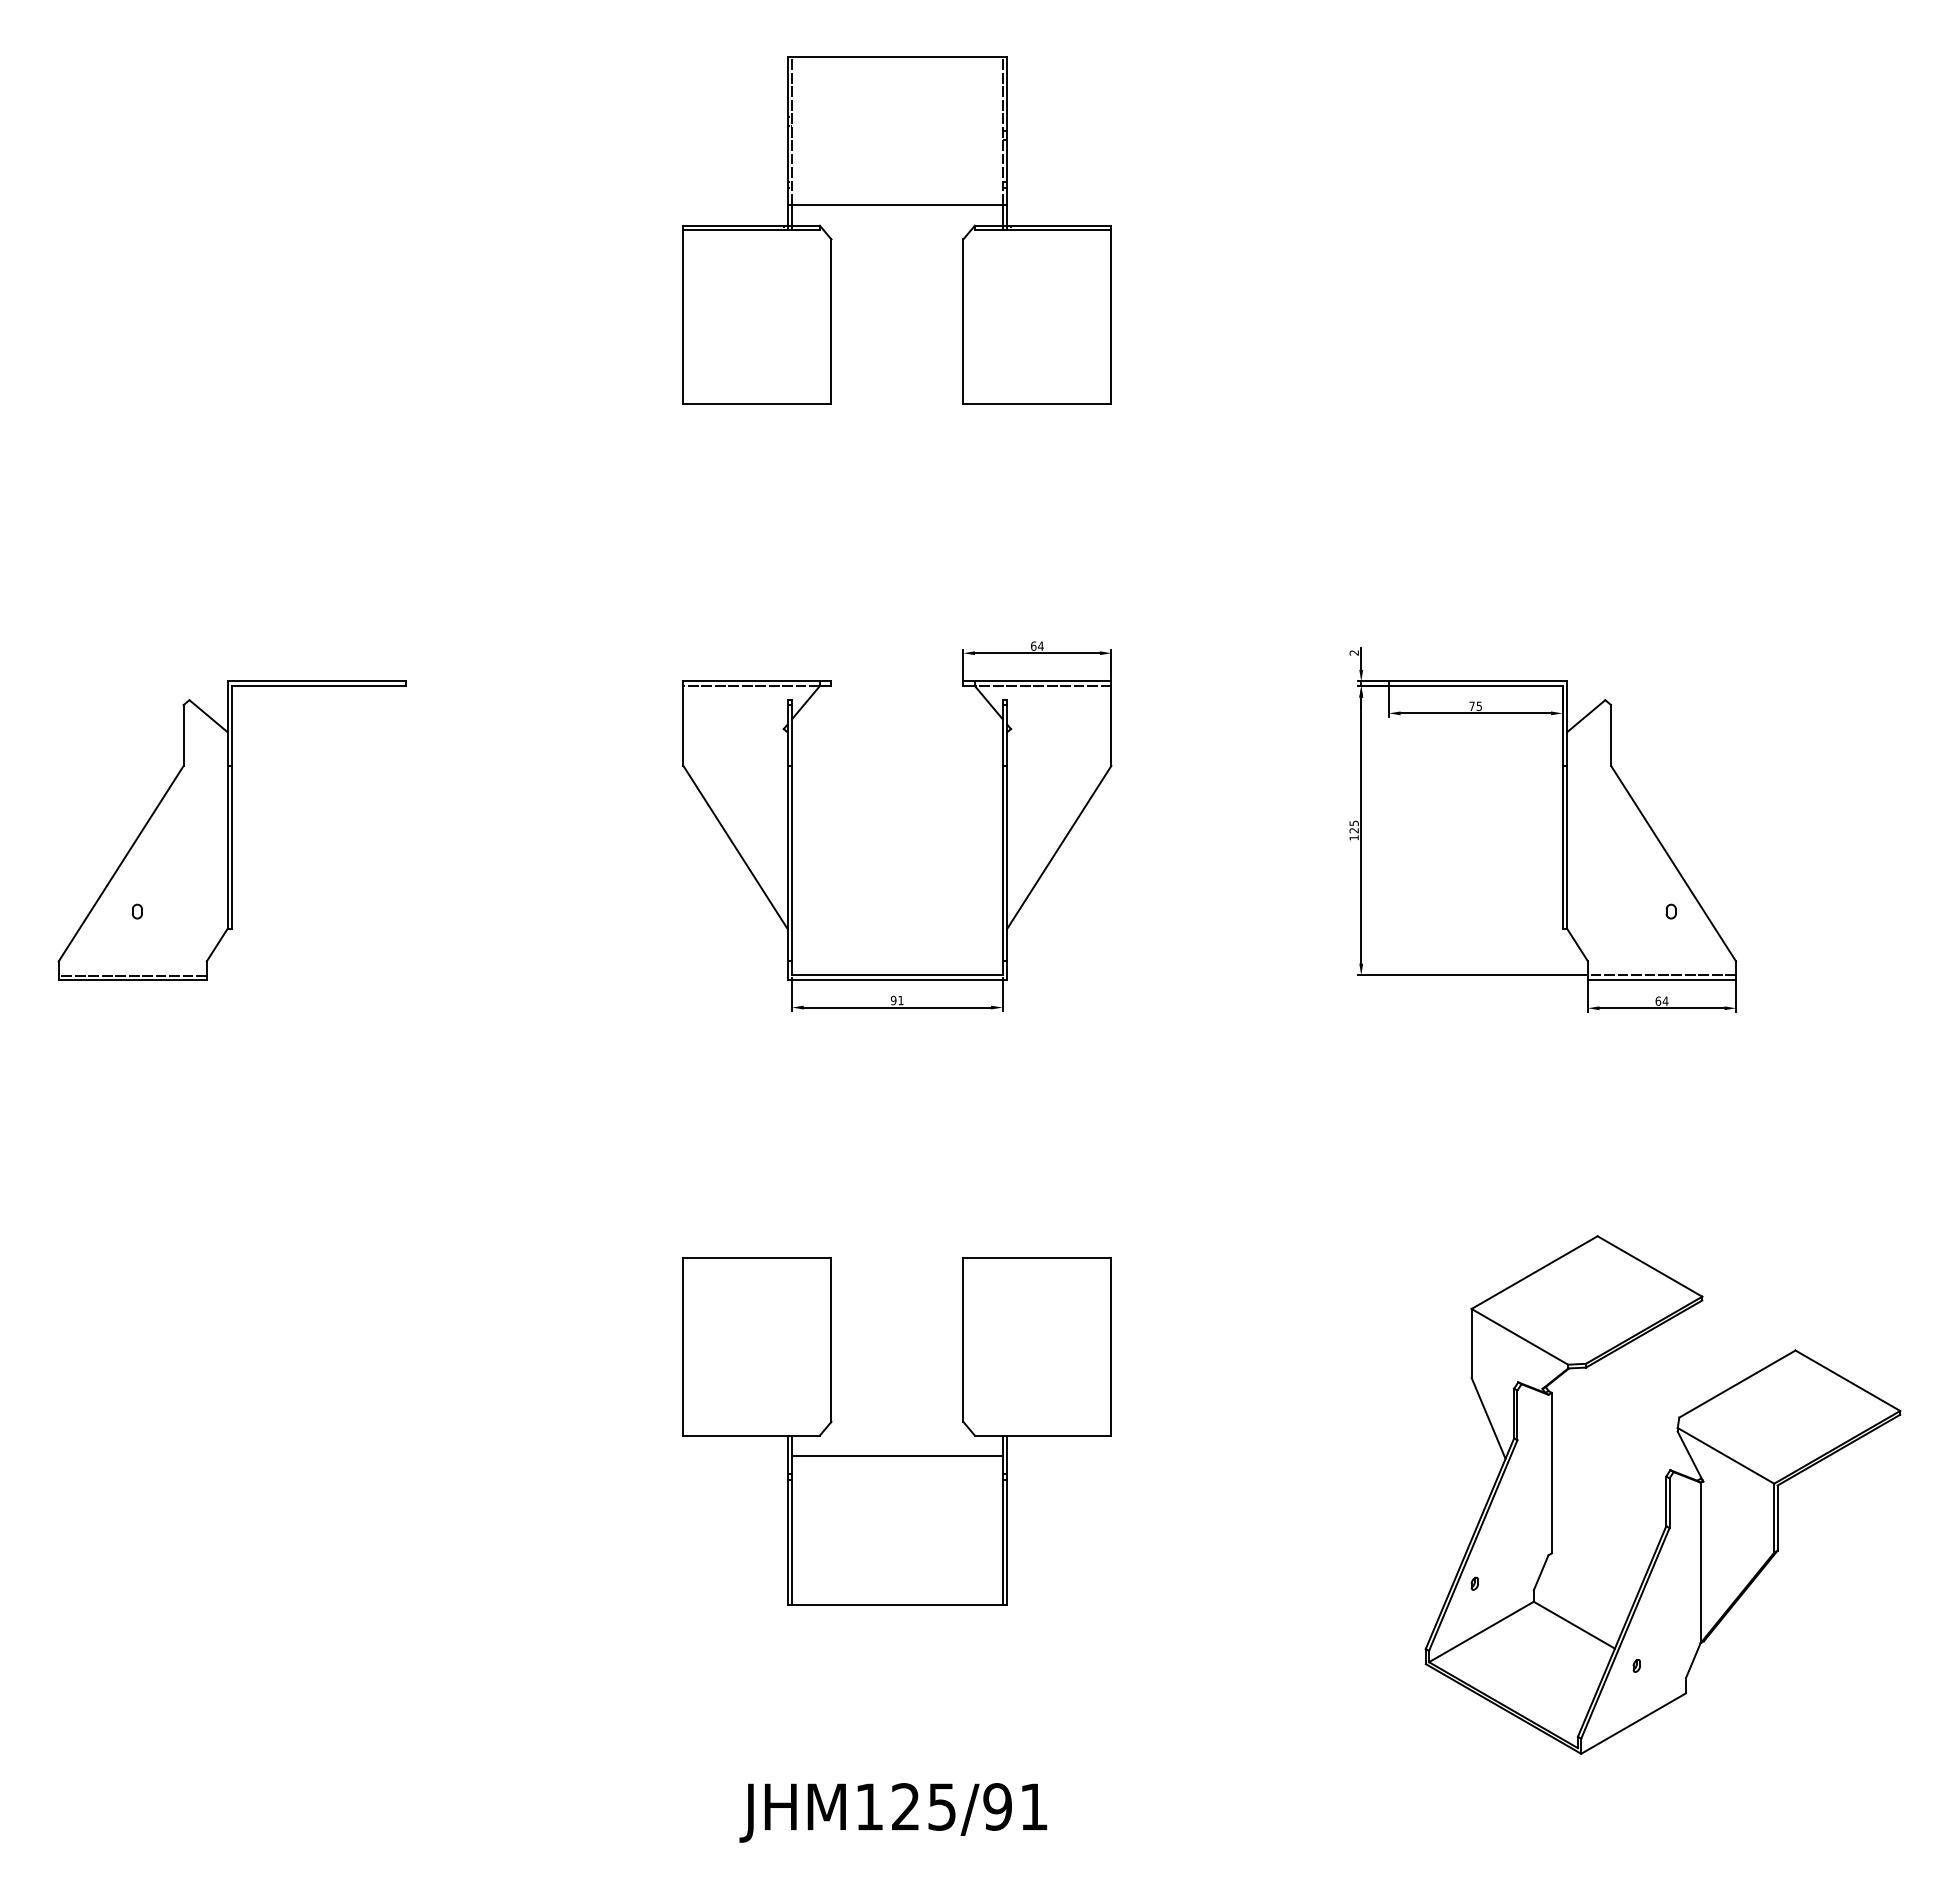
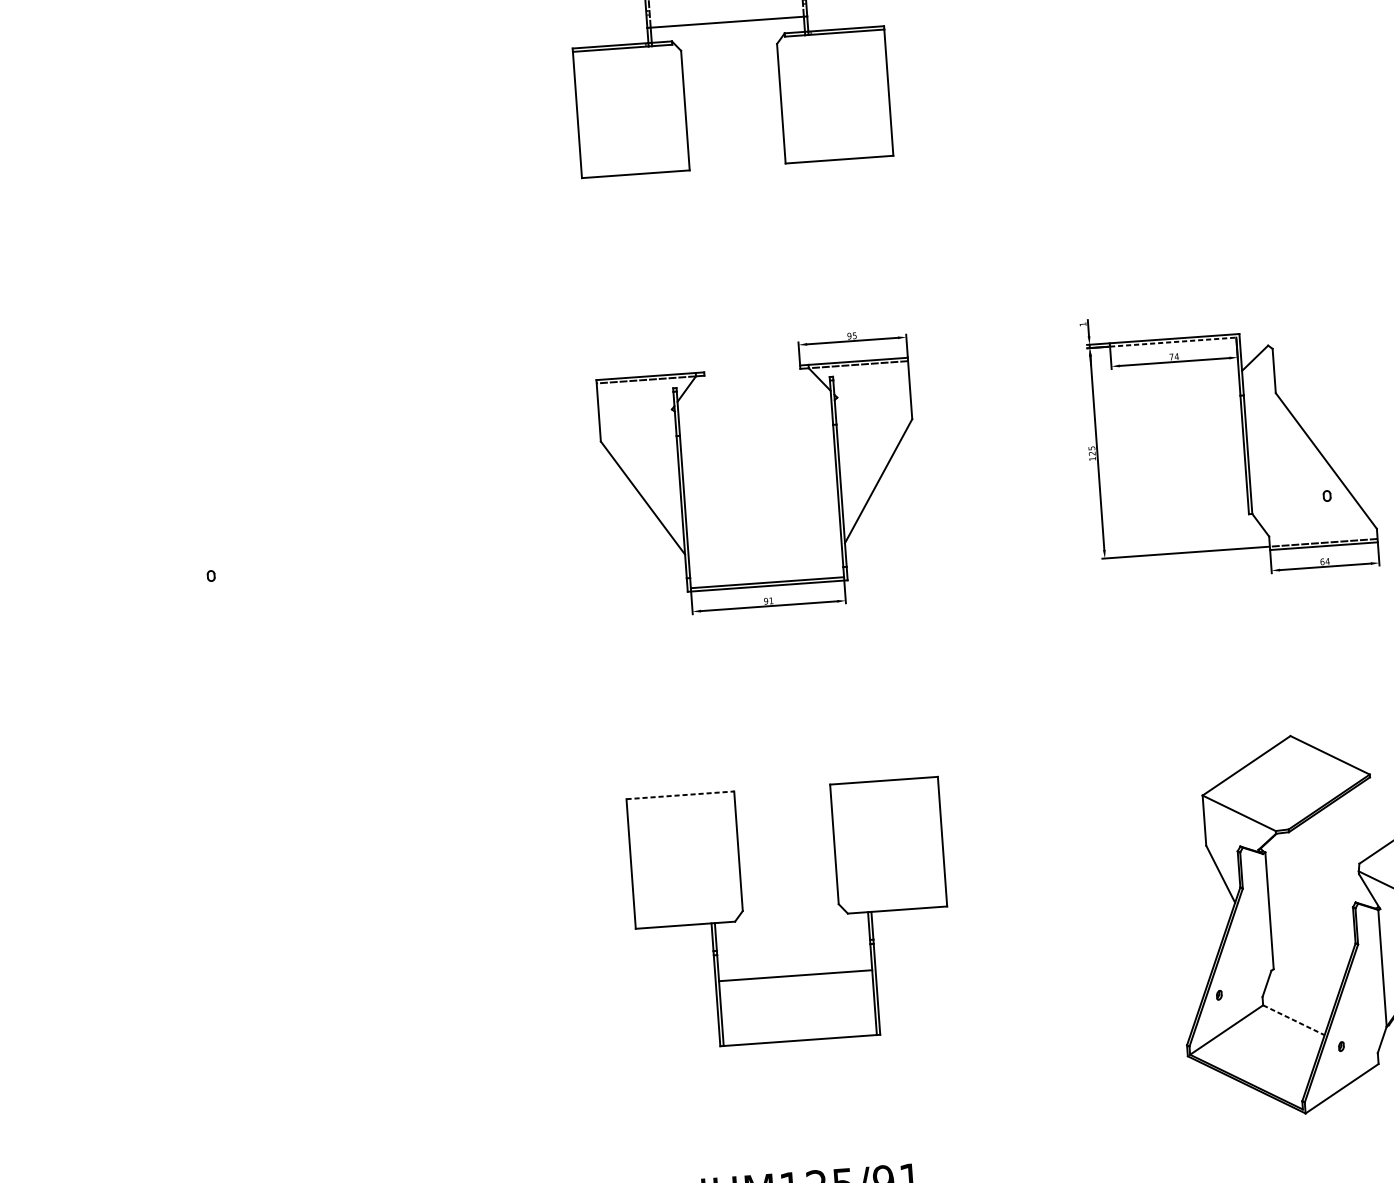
text: (1036, 645) -> (851, 335), 64 -> 95
text: (1353, 652) -> (1082, 324), 2 -> 1
line: (1475, 686) -> (1173, 342), solid -> dashed
text: (1479, 706) -> (1176, 356), 75 -> 74
part: (231, 830) -> (275, 512), removed
line: (757, 1257) -> (680, 795), solid -> dashed
line: (897, 1456) -> (795, 975), moved
line: (1574, 1625) -> (1294, 1020), solid -> dashed

